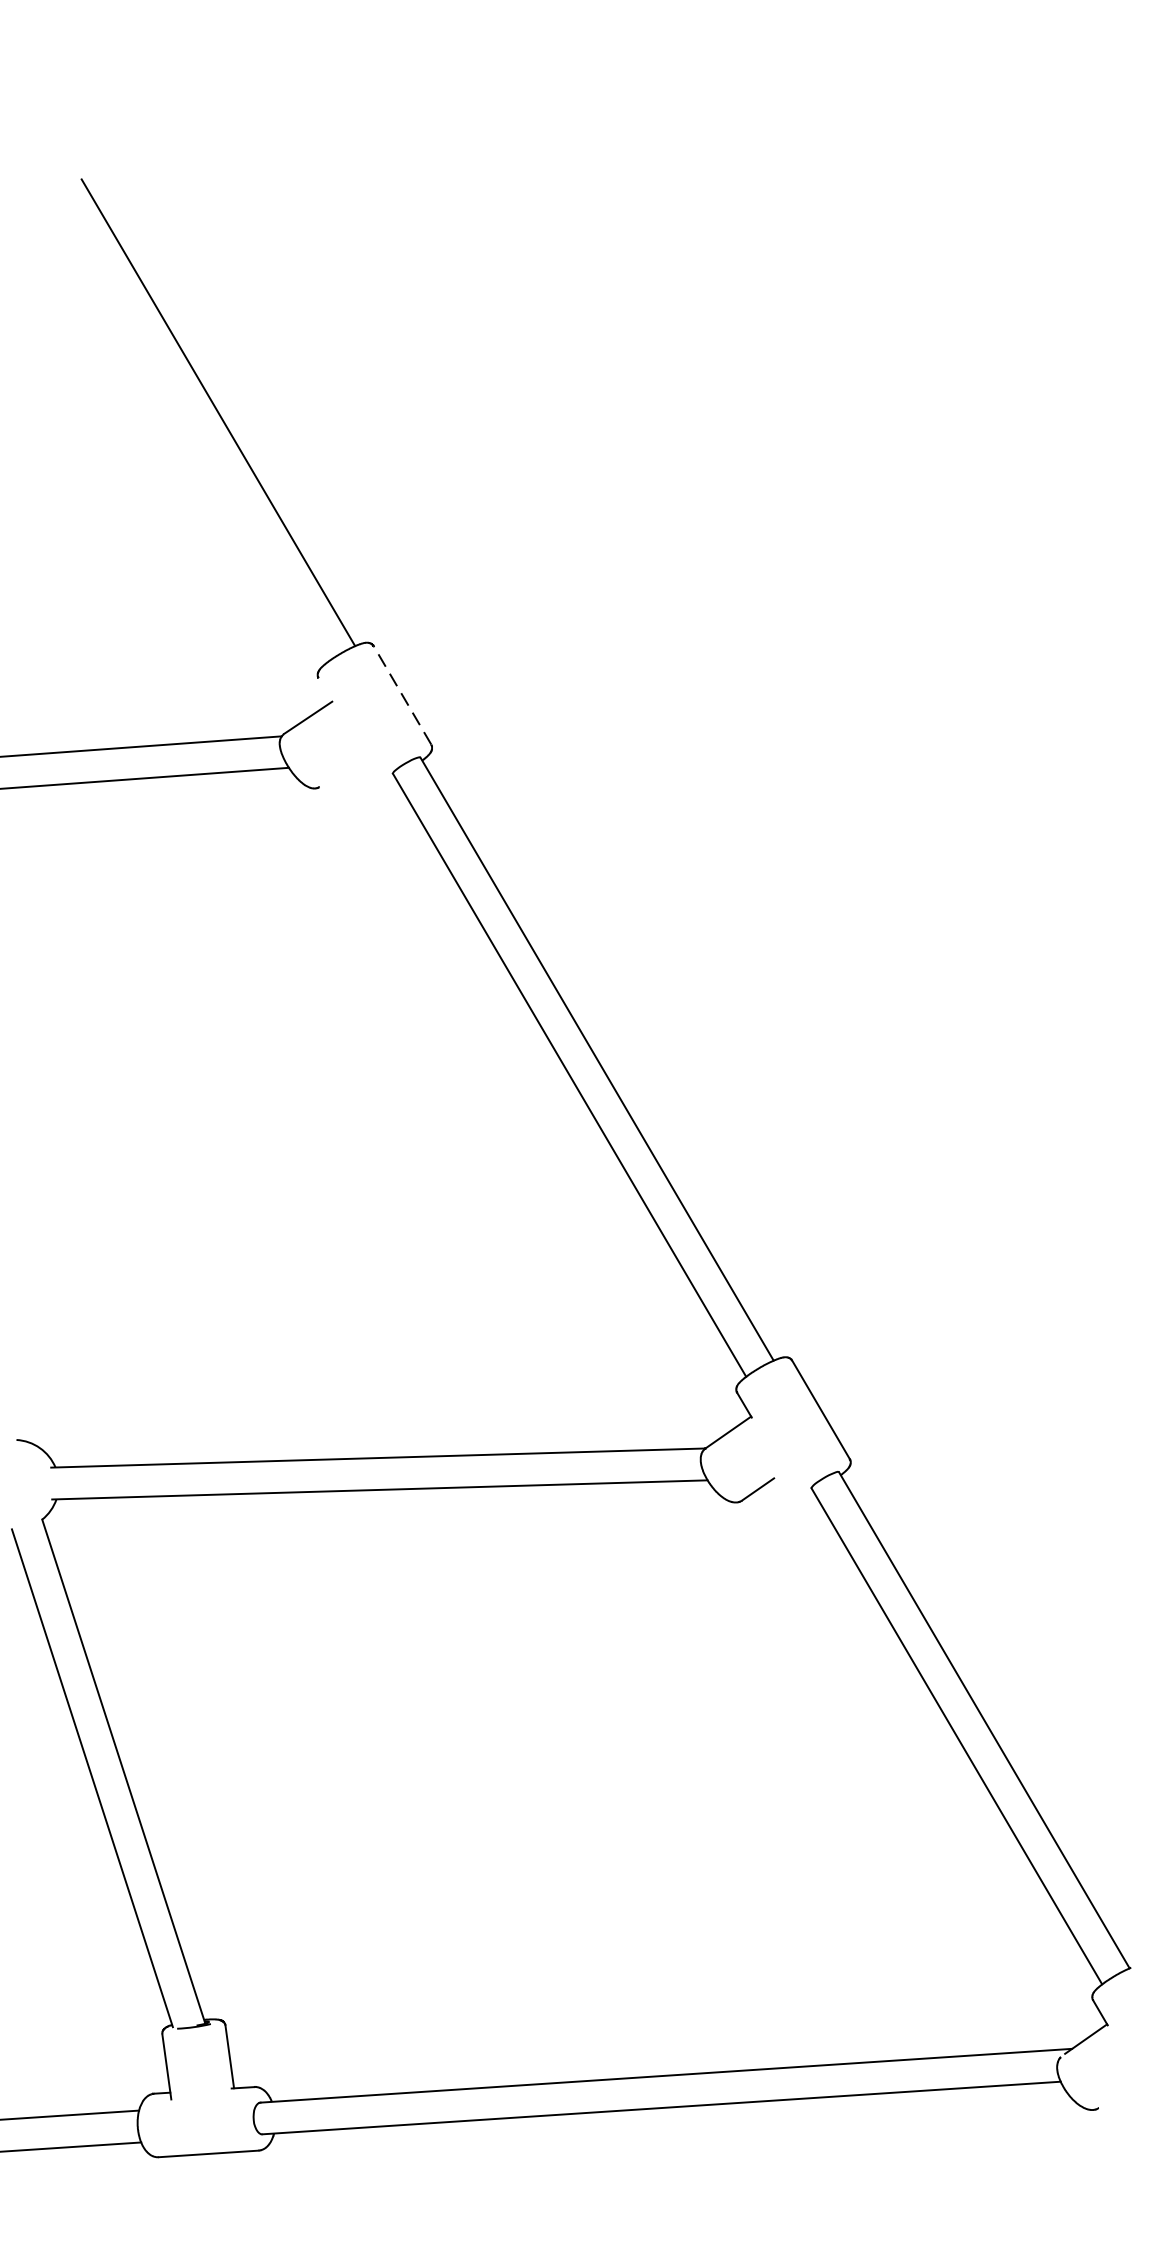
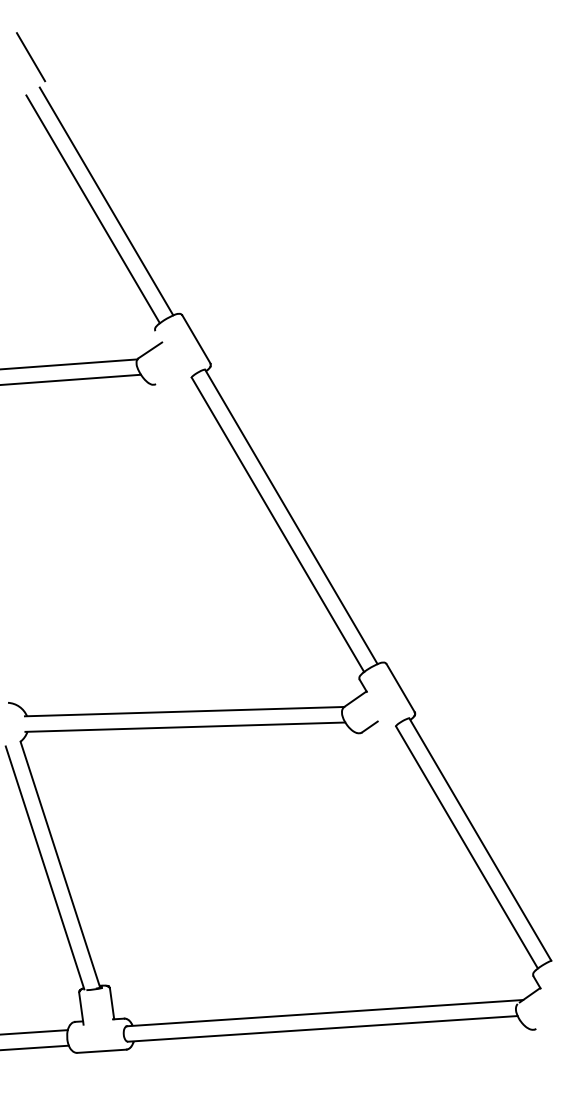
line: (62, 117) -> (30, 57), added
line: (189, 429) -> (92, 209), added
line: (402, 695) -> (196, 339), dashed -> solid

